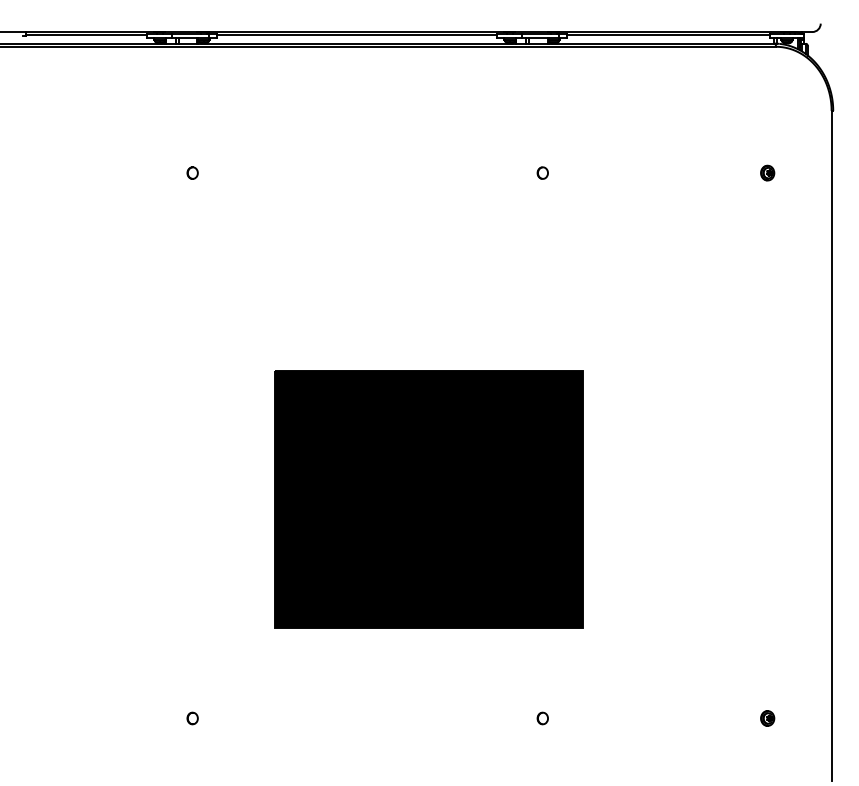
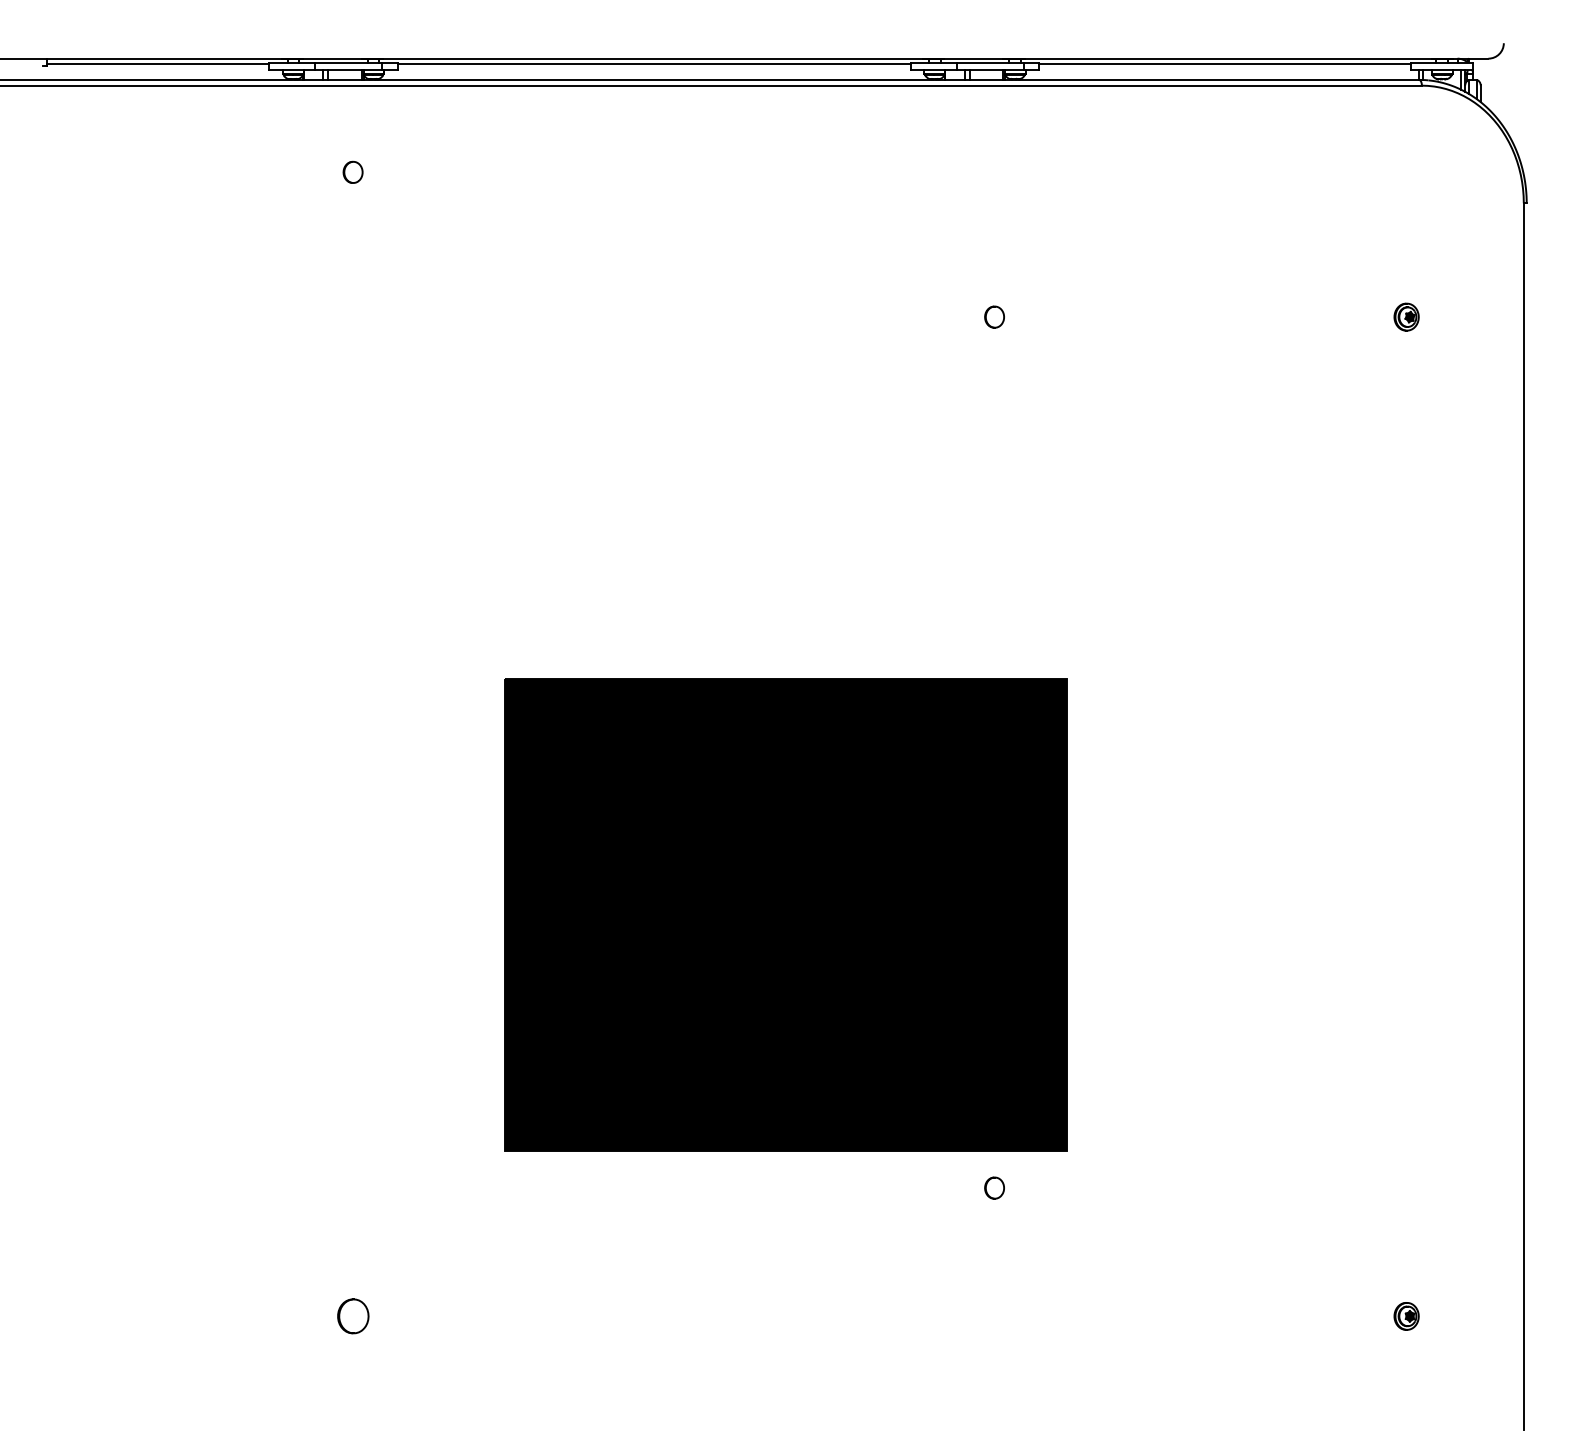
part: (192, 172) -> (352, 171), moved
part: (192, 718) -> (352, 1316), size x1.6
part: (542, 718) -> (994, 1188), moved

